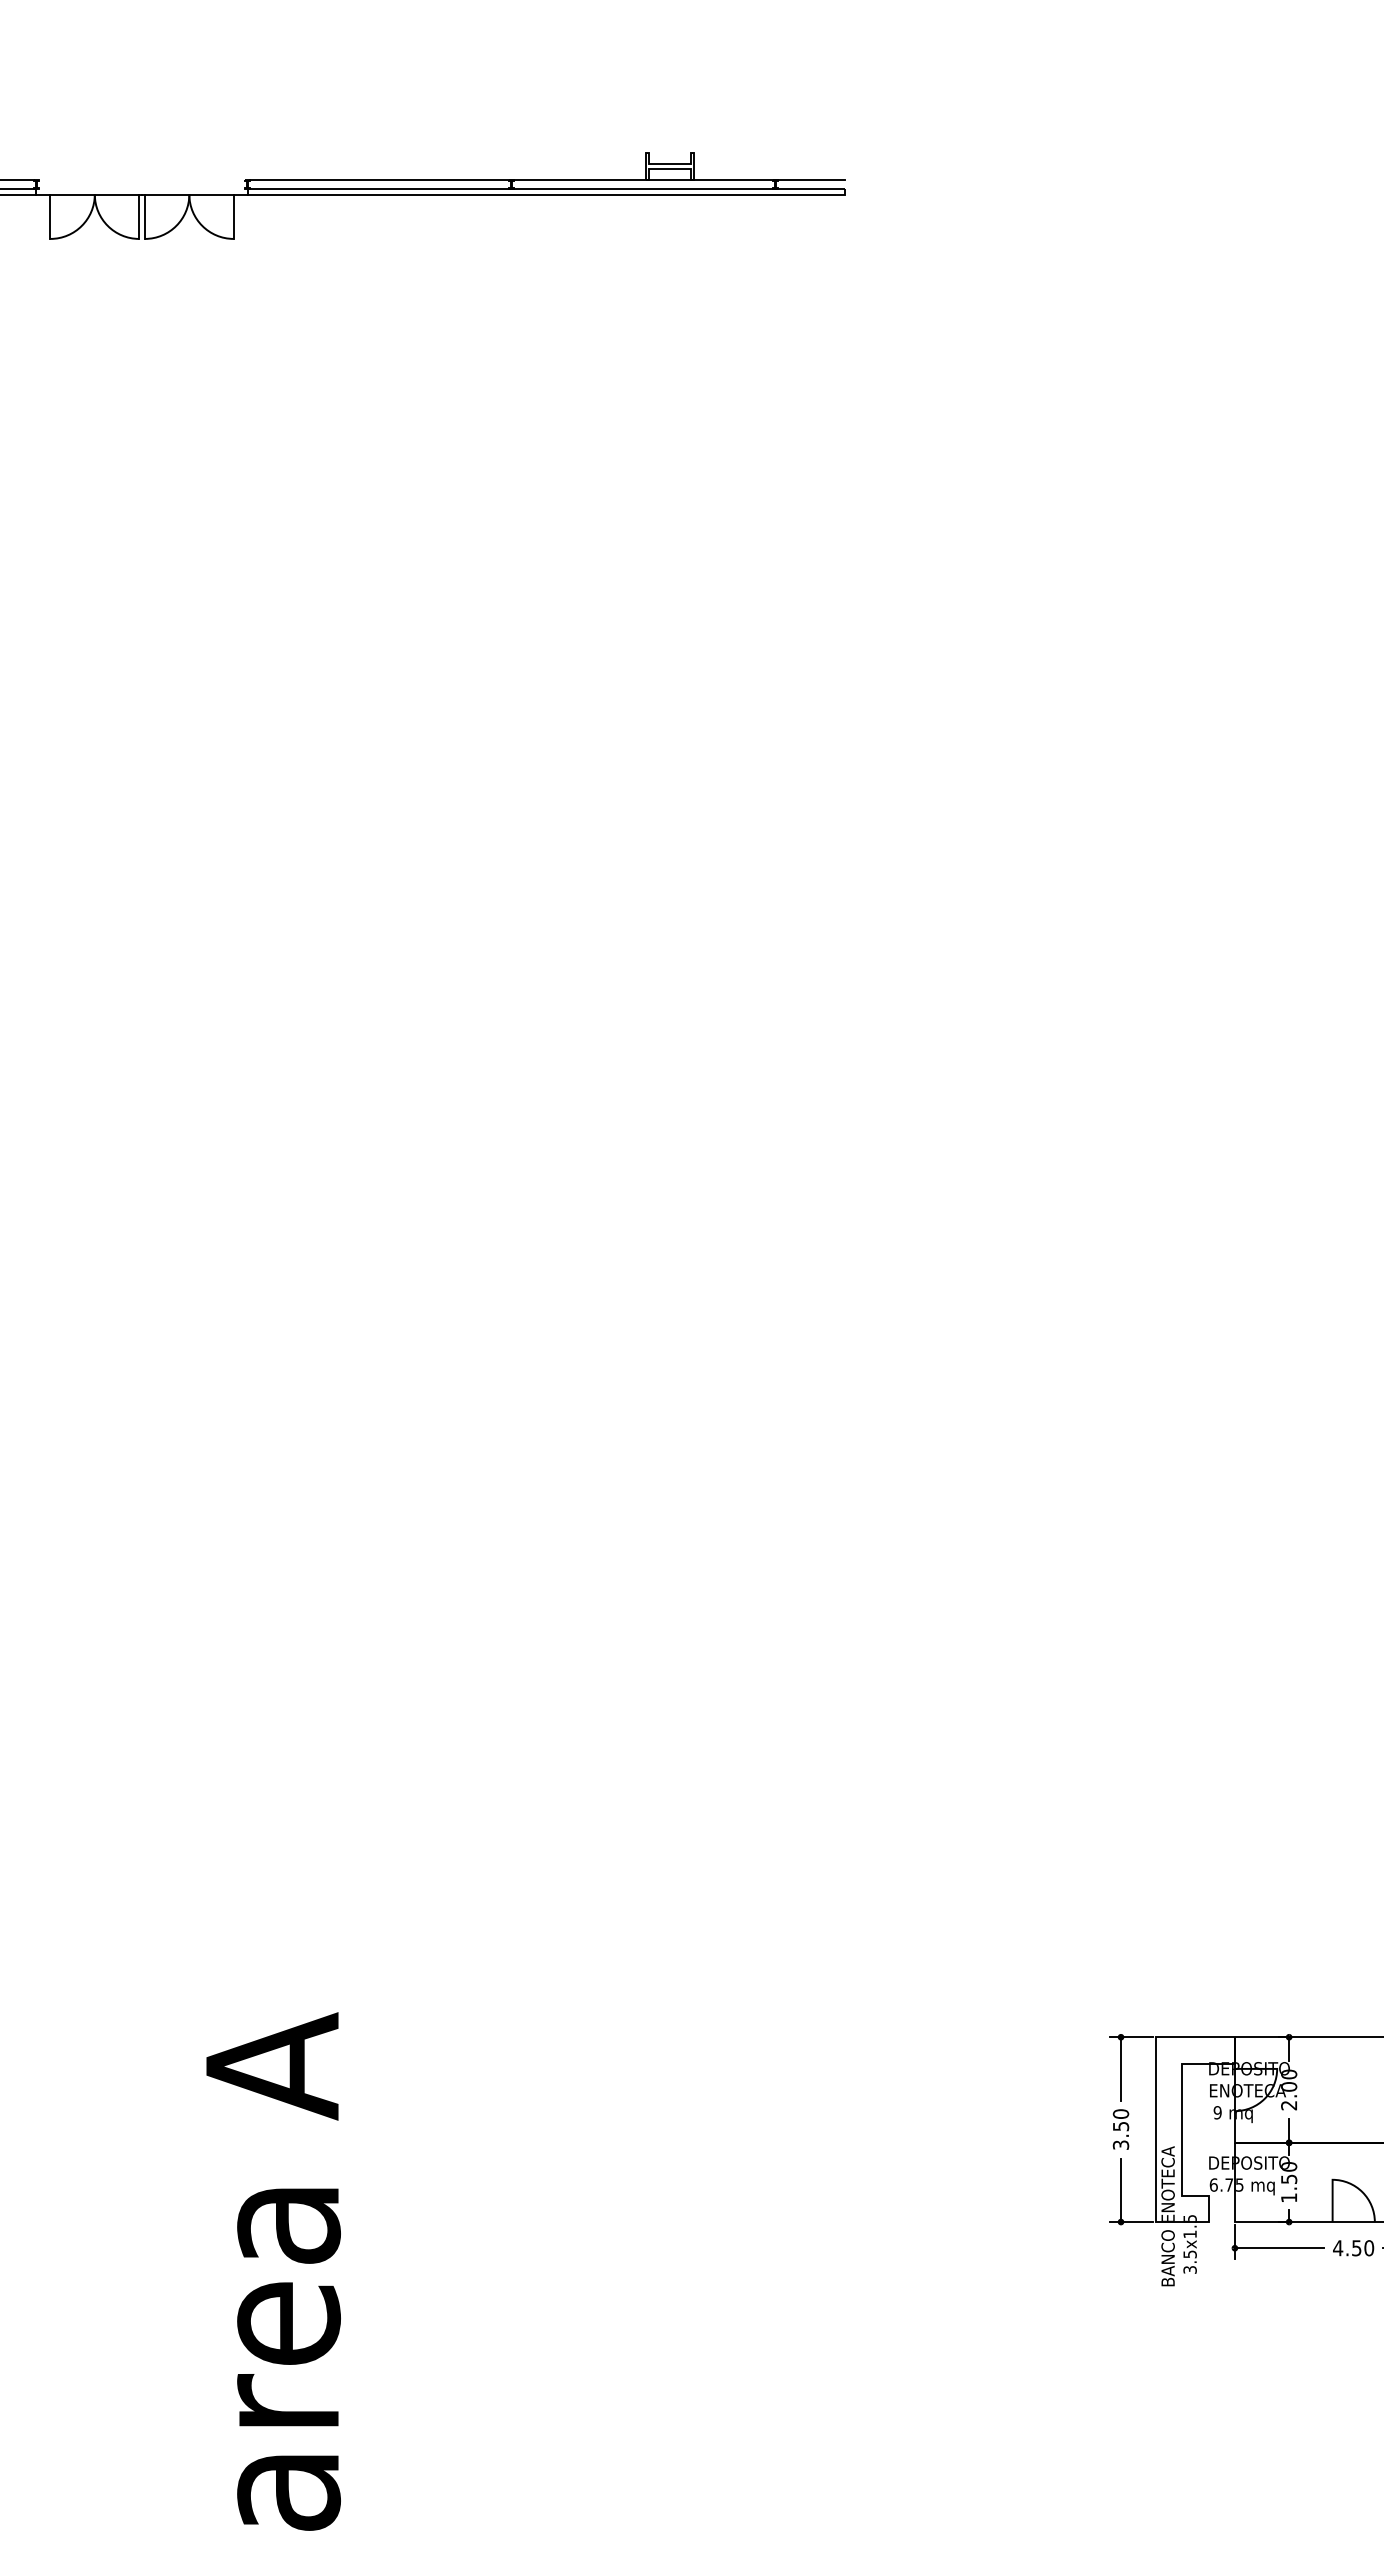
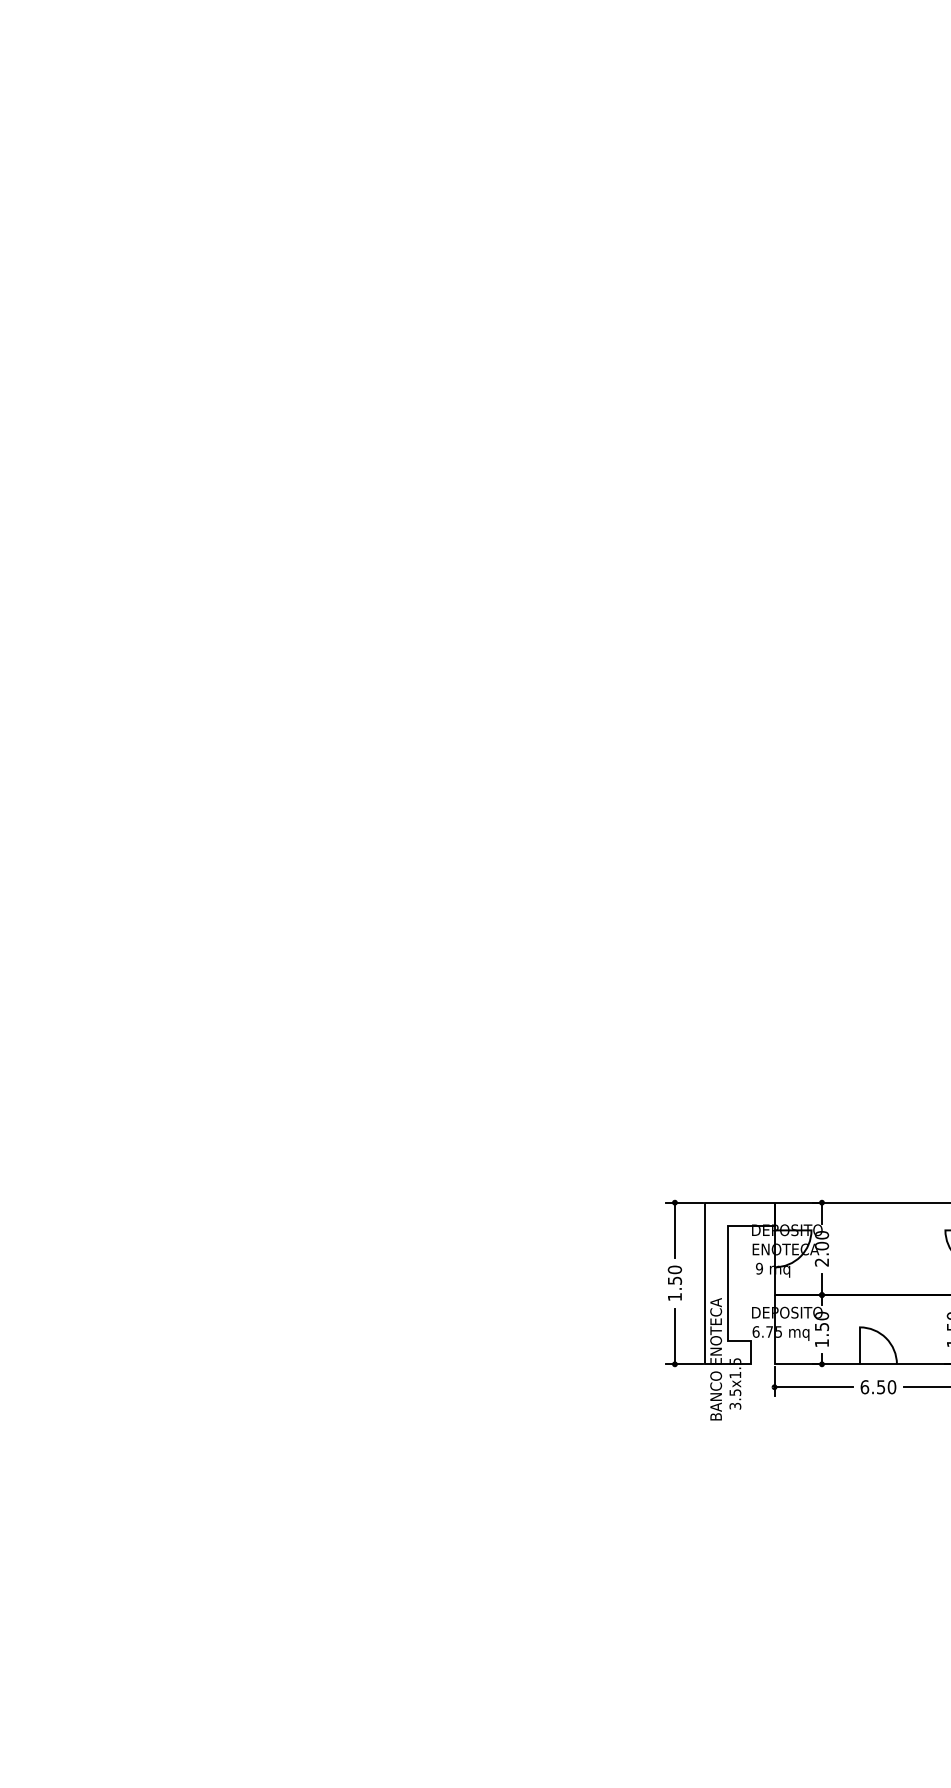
text: (1120, 2144) -> (674, 1296), 3.50 -> 1.50
text: (1338, 2248) -> (865, 1387), 4.50 -> 6.50

